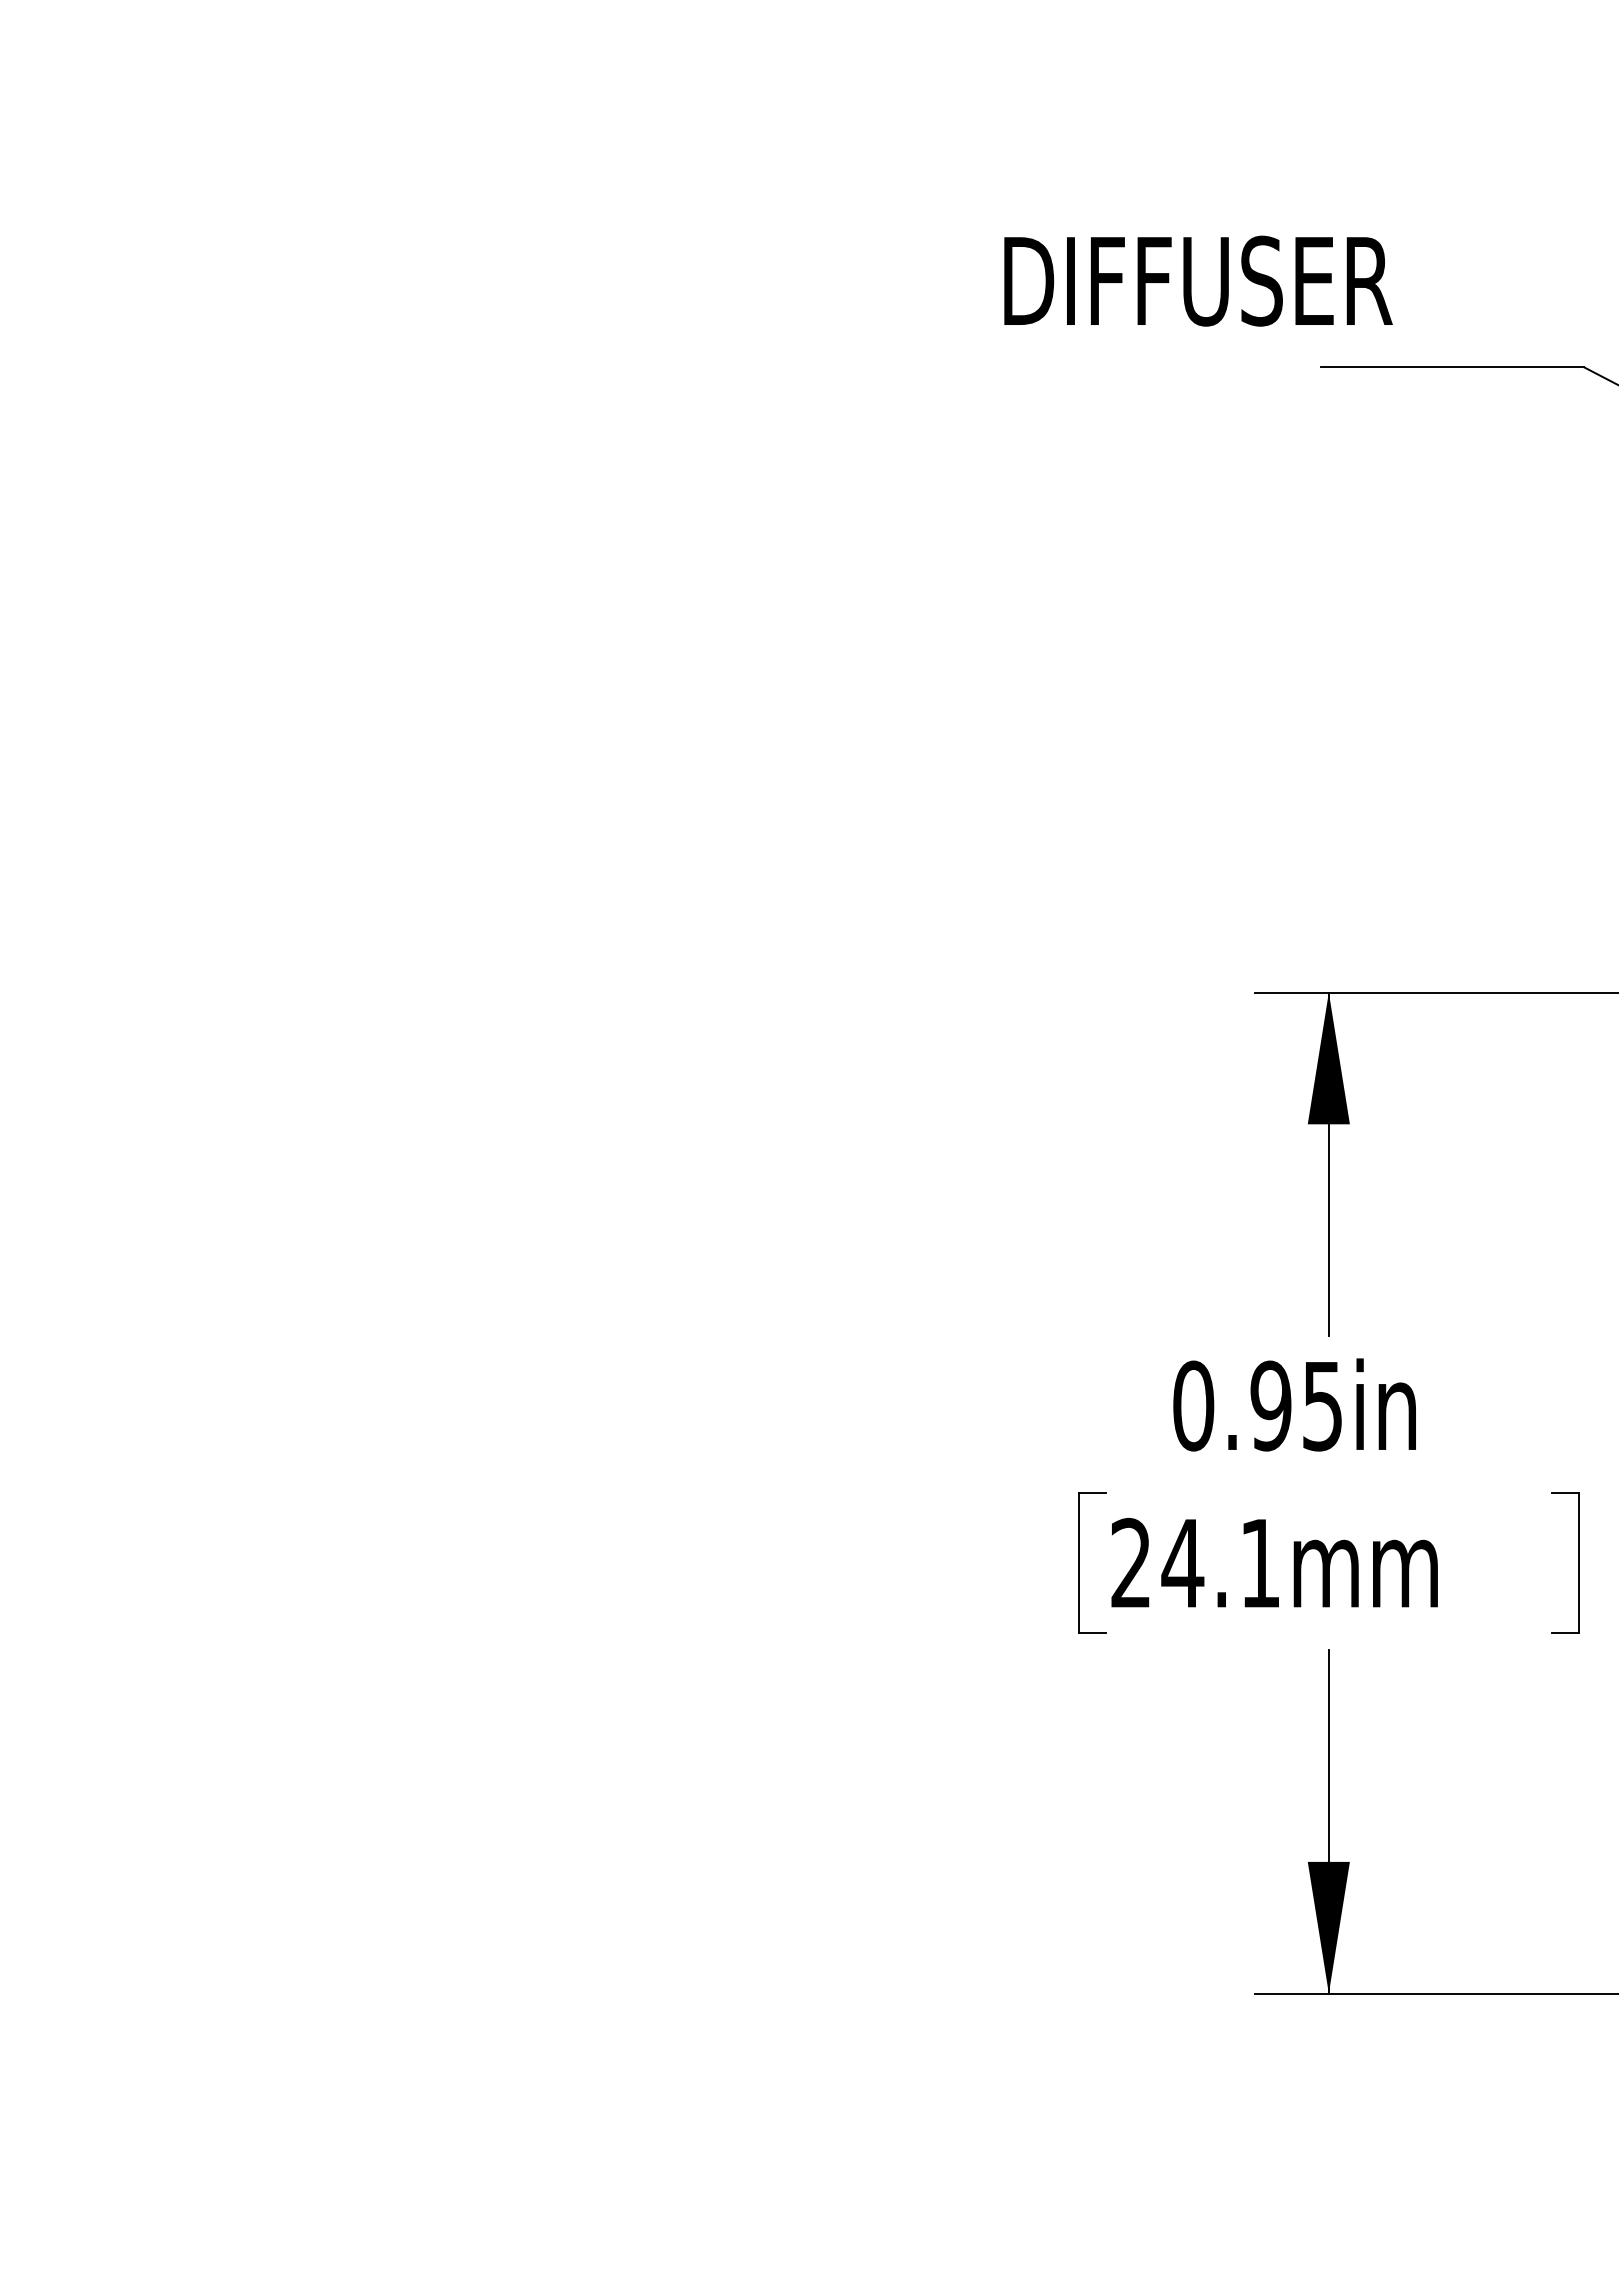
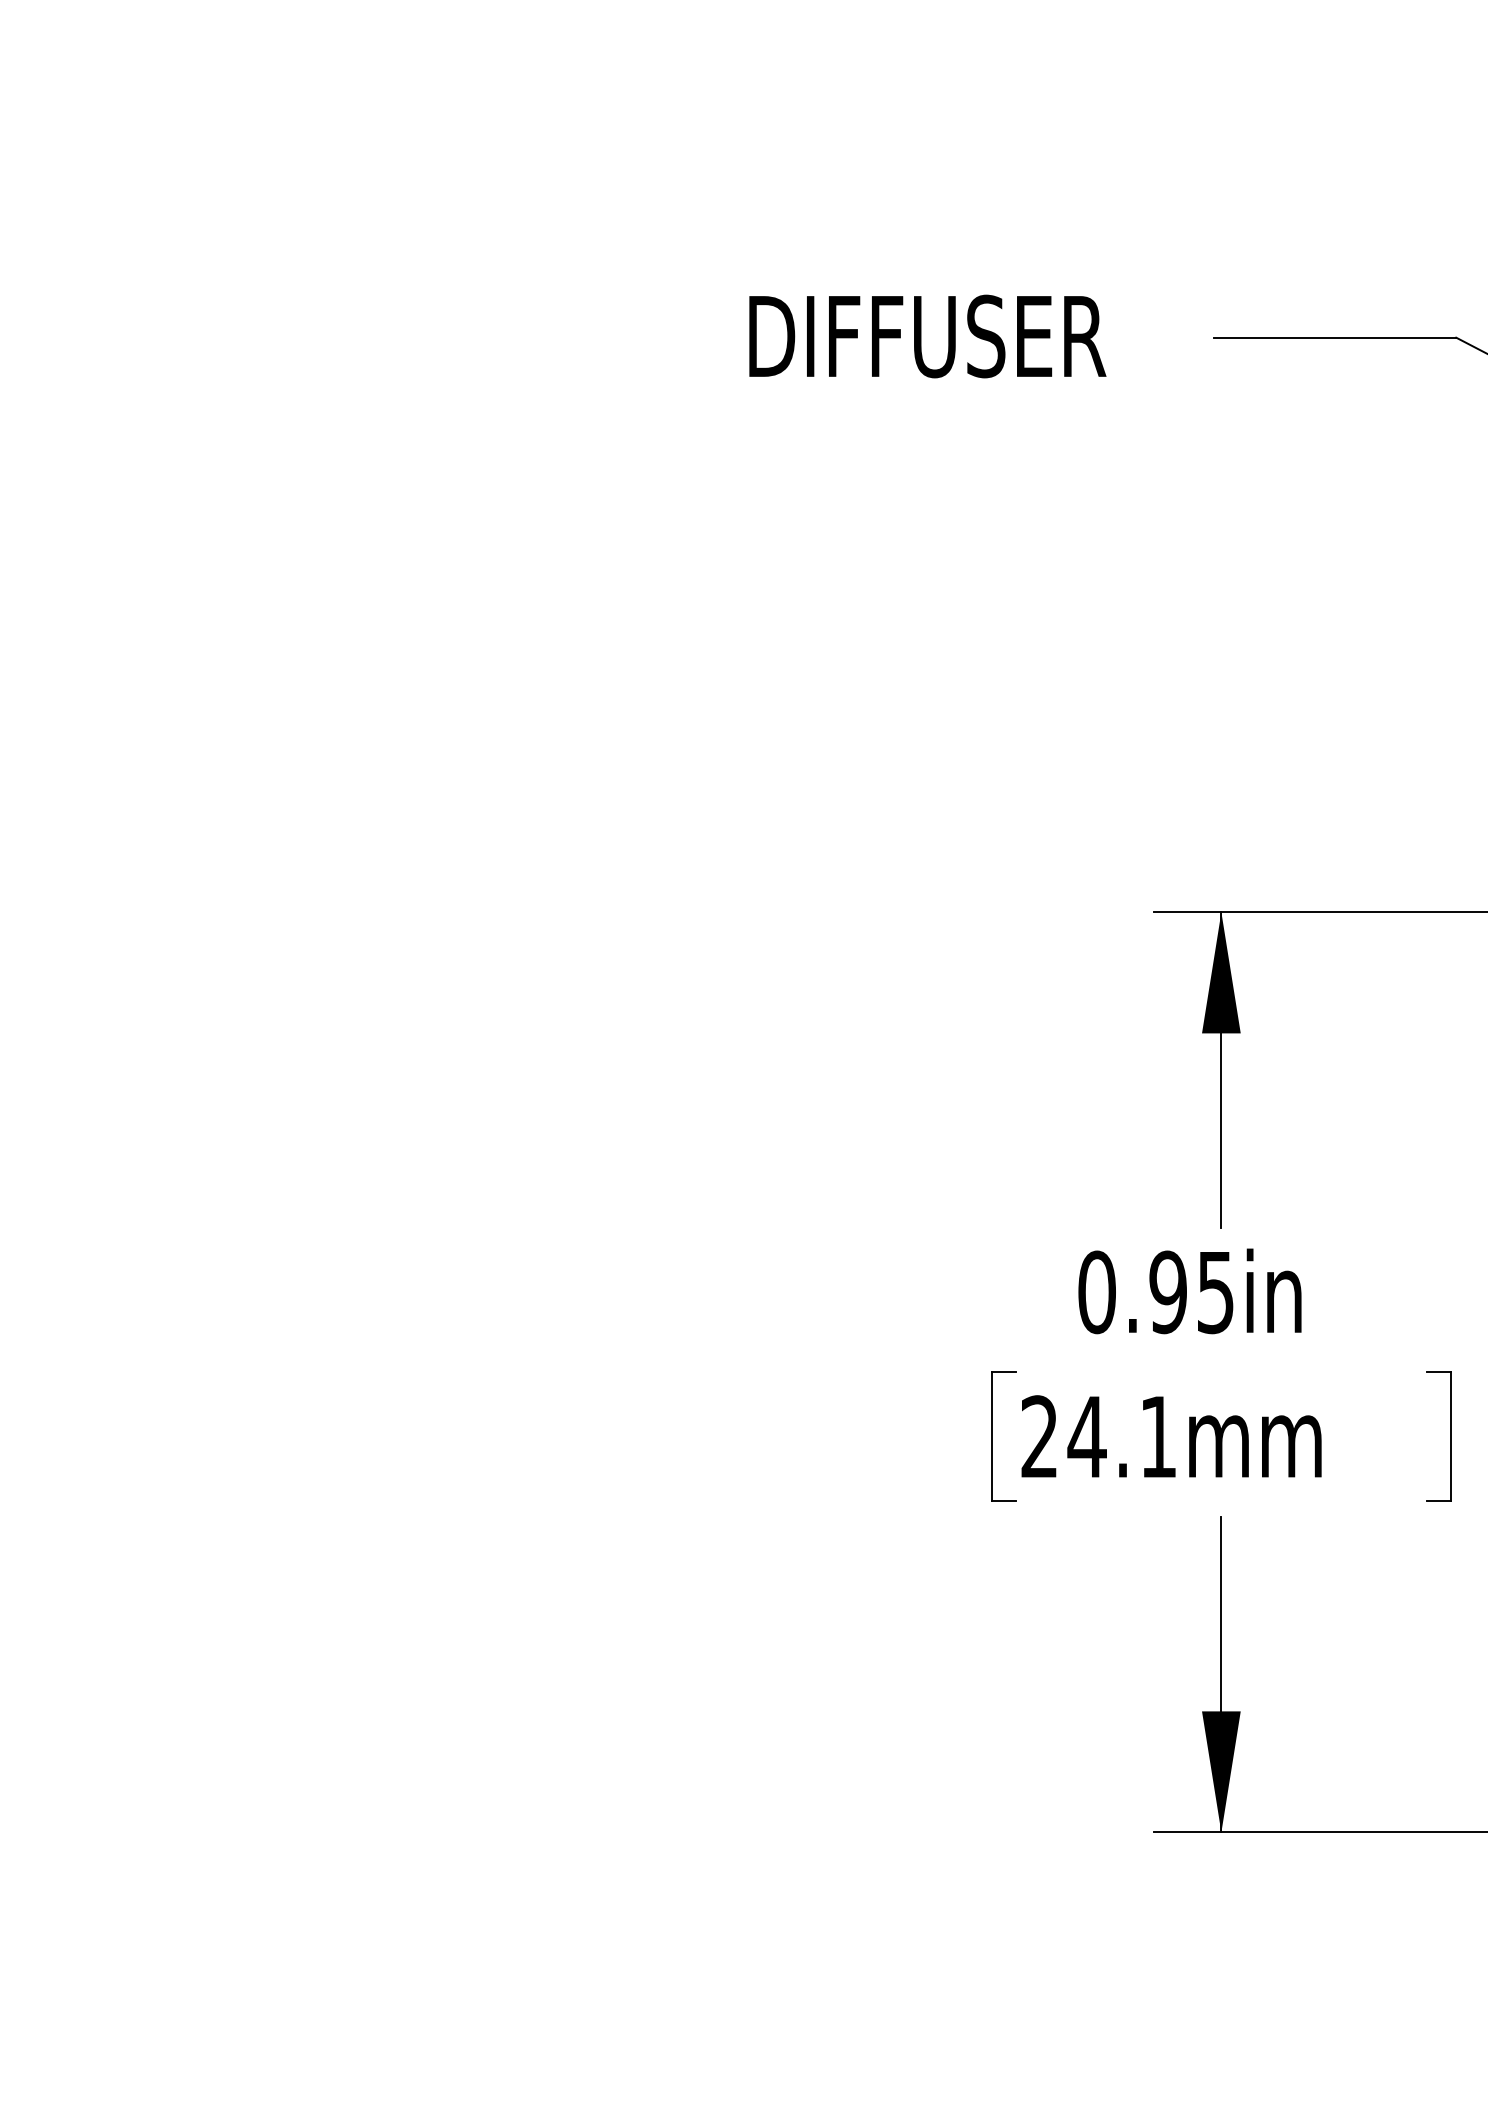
text: (1198, 280) -> (927, 335), moved

